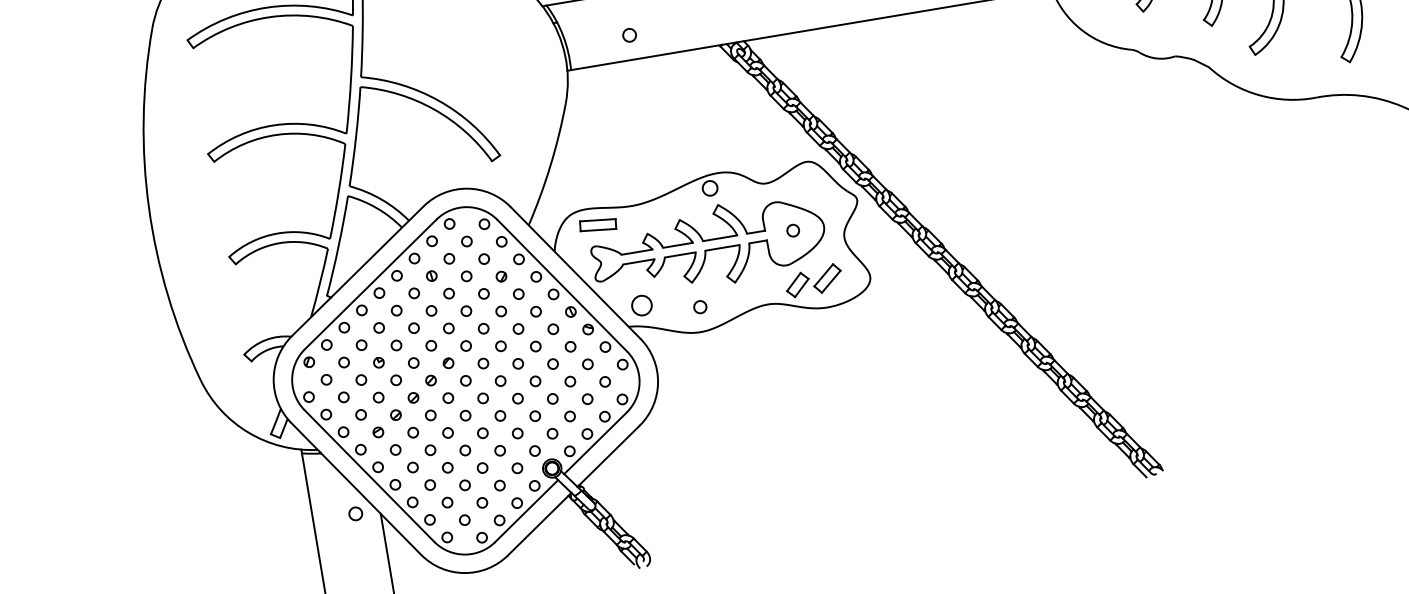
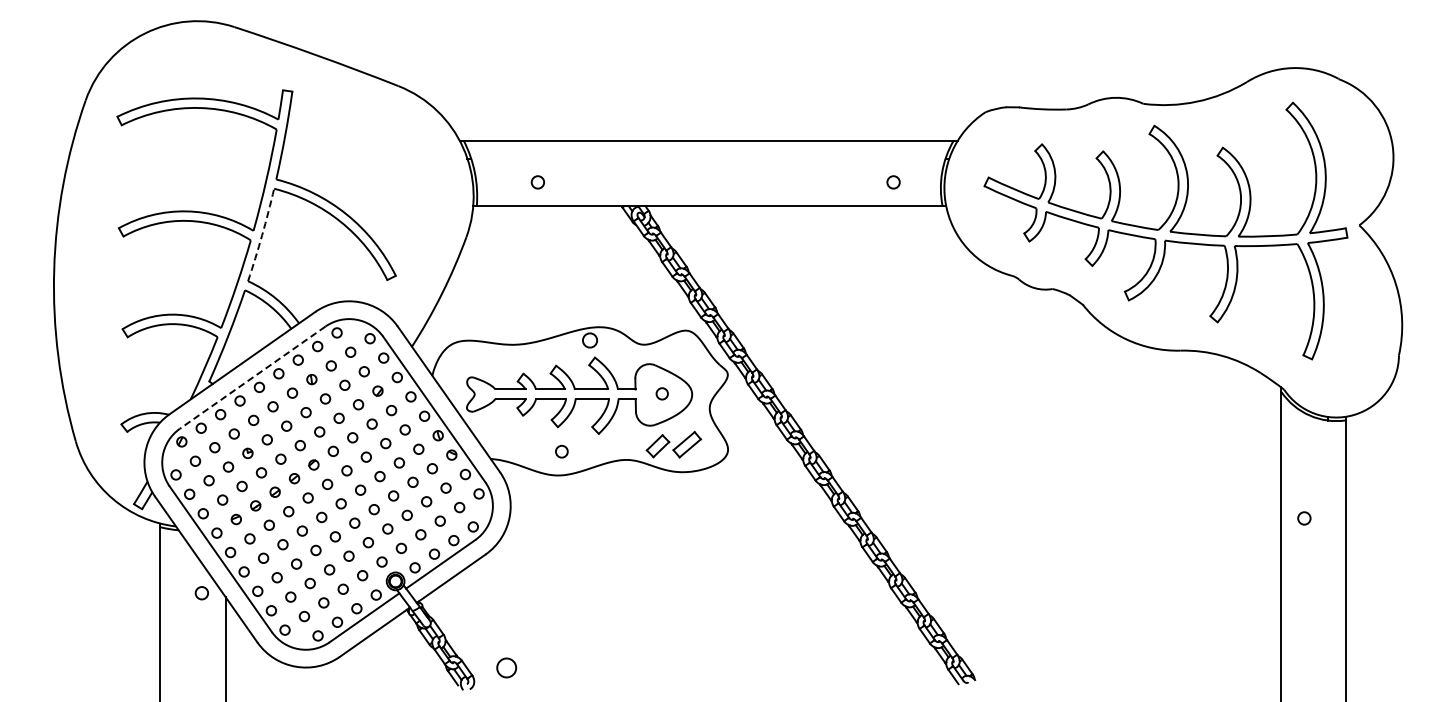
arc: (356, 136) -> (262, 235), solid -> dashed
part: (597, 225) -> (477, 357), removed
line: (370, 284) -> (252, 377), solid -> dashed
circle: (641, 305) -> (506, 667), moved

